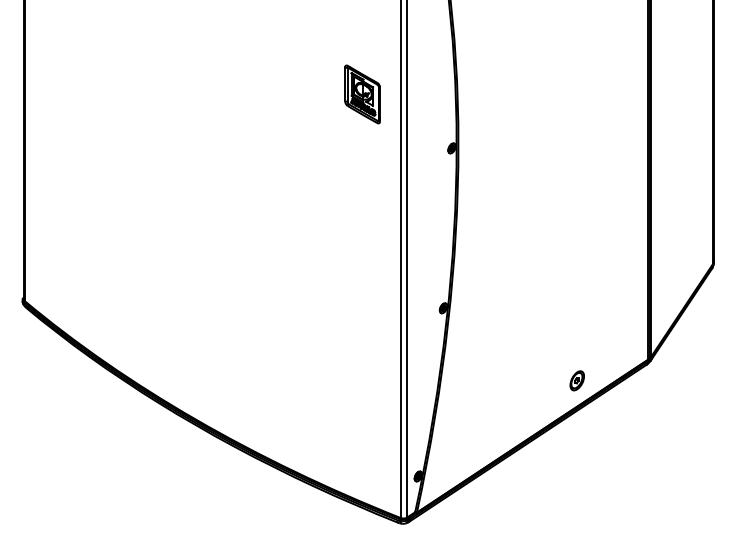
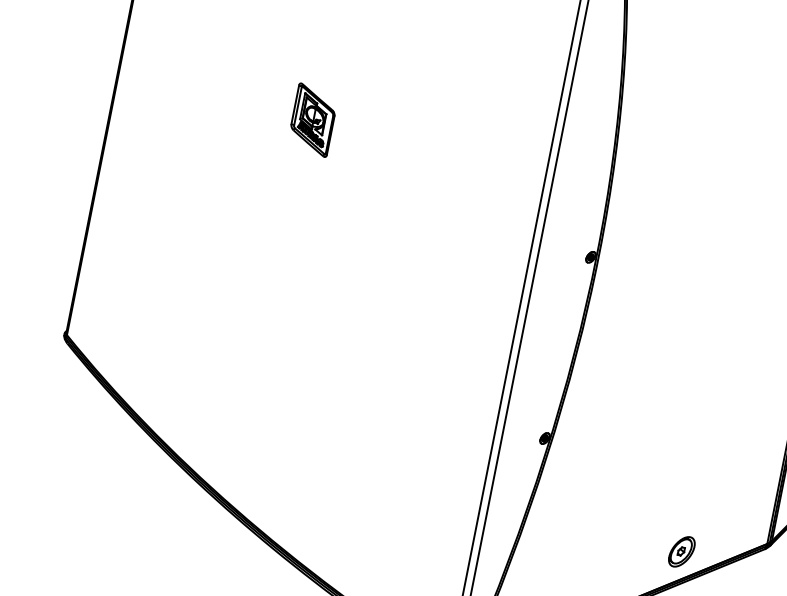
part: (362, 94) -> (312, 120), moved
part: (576, 380) -> (680, 551), size x1.43

